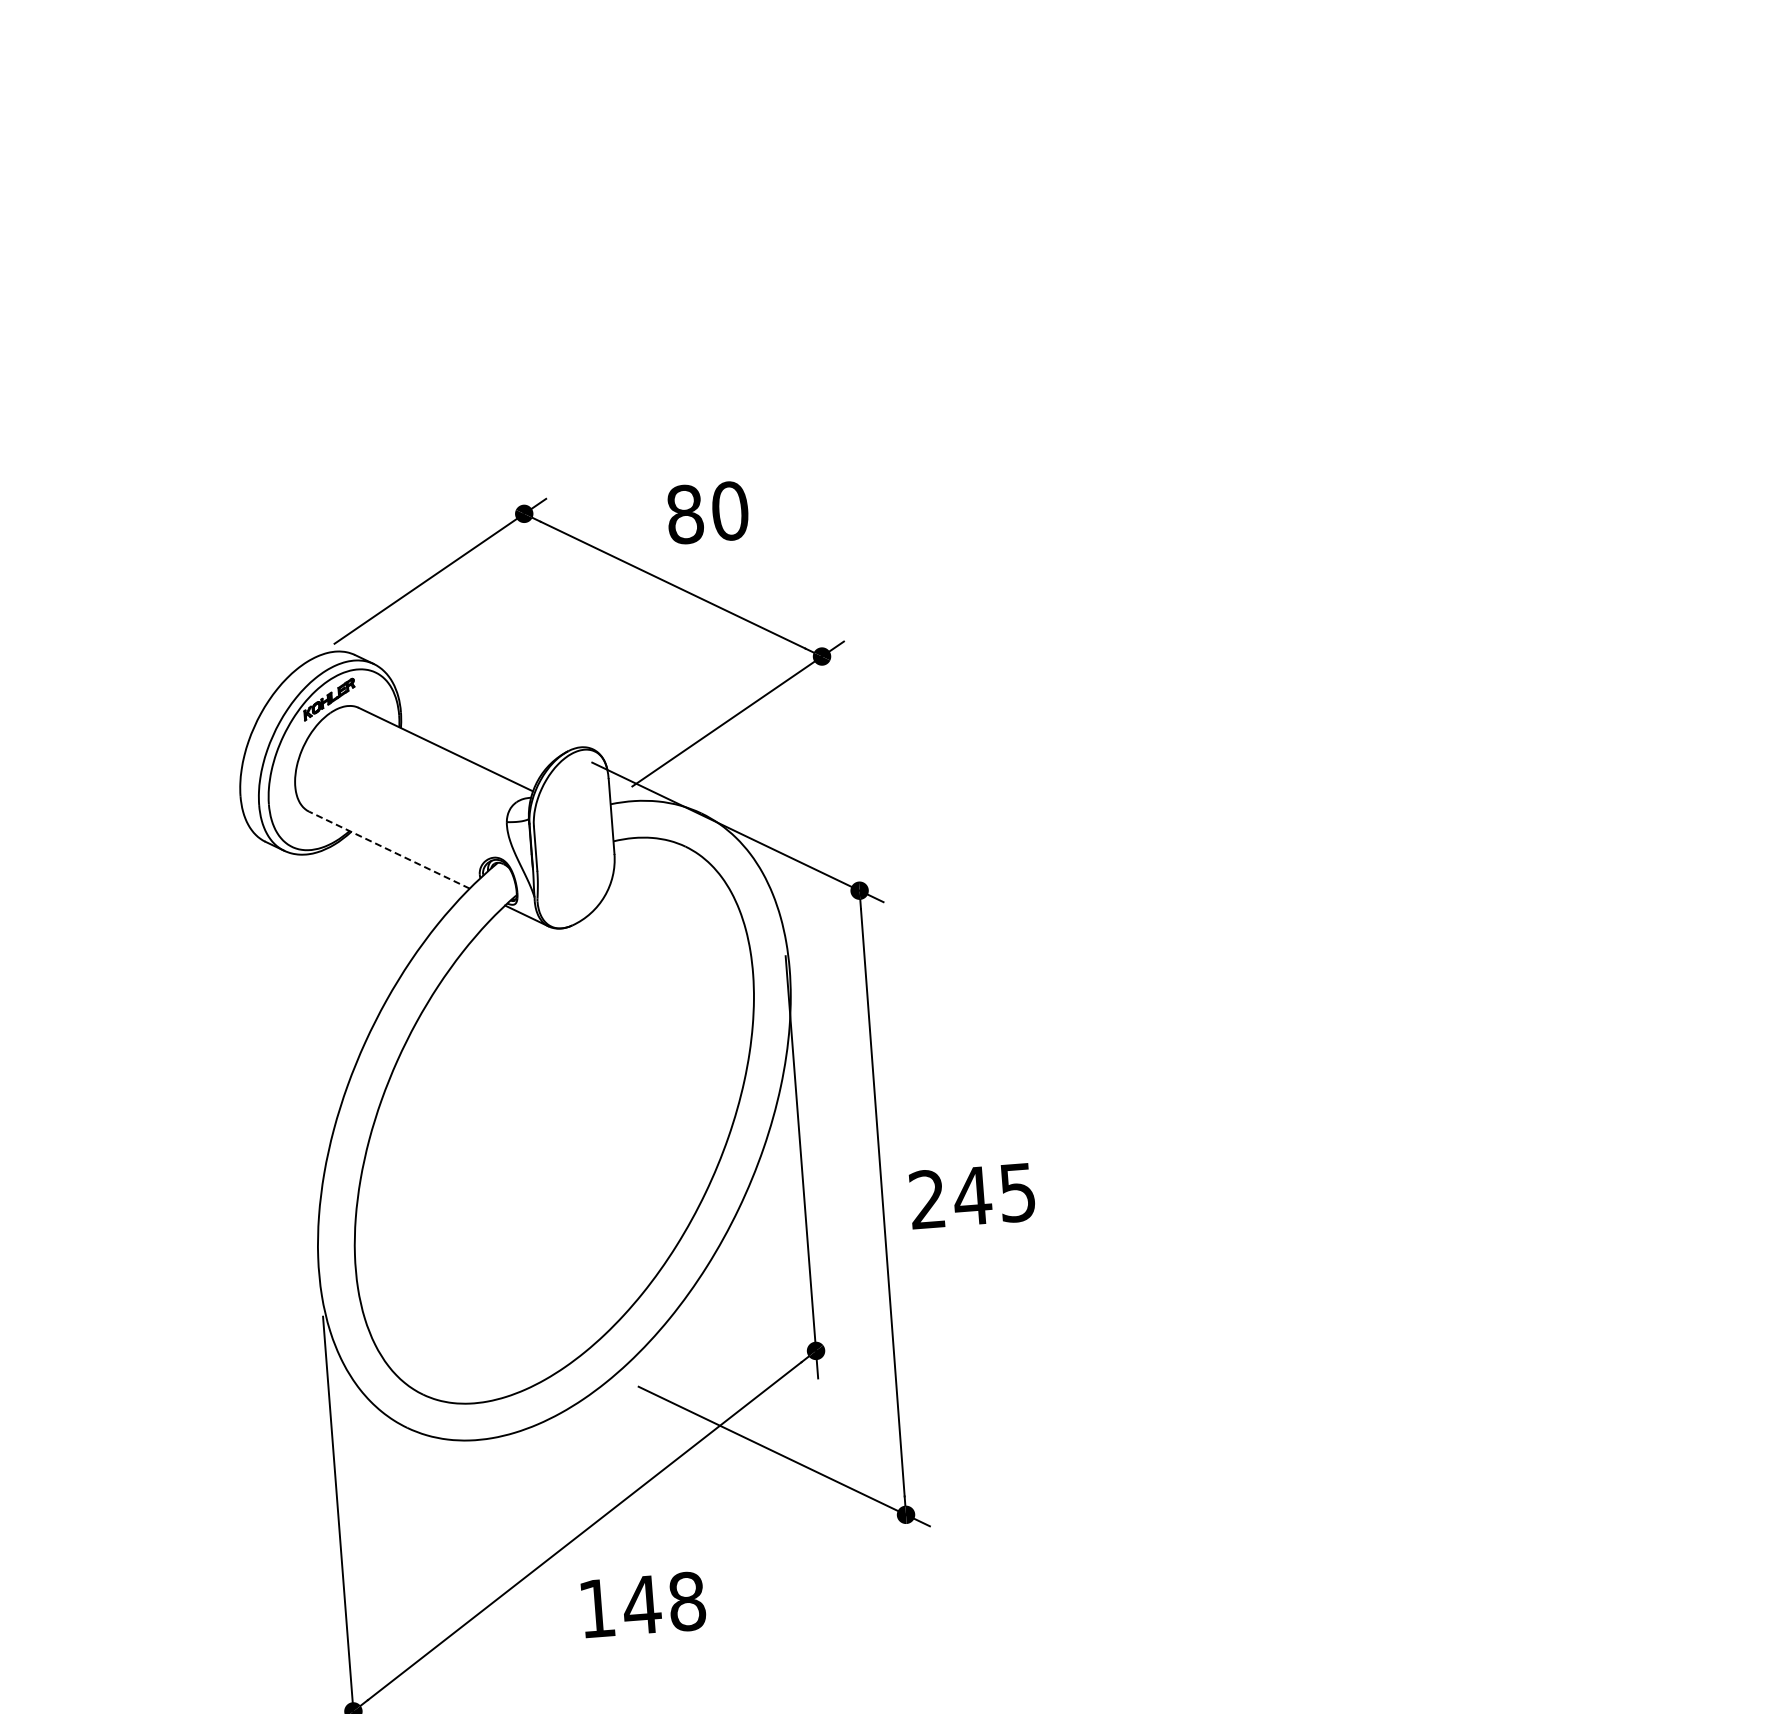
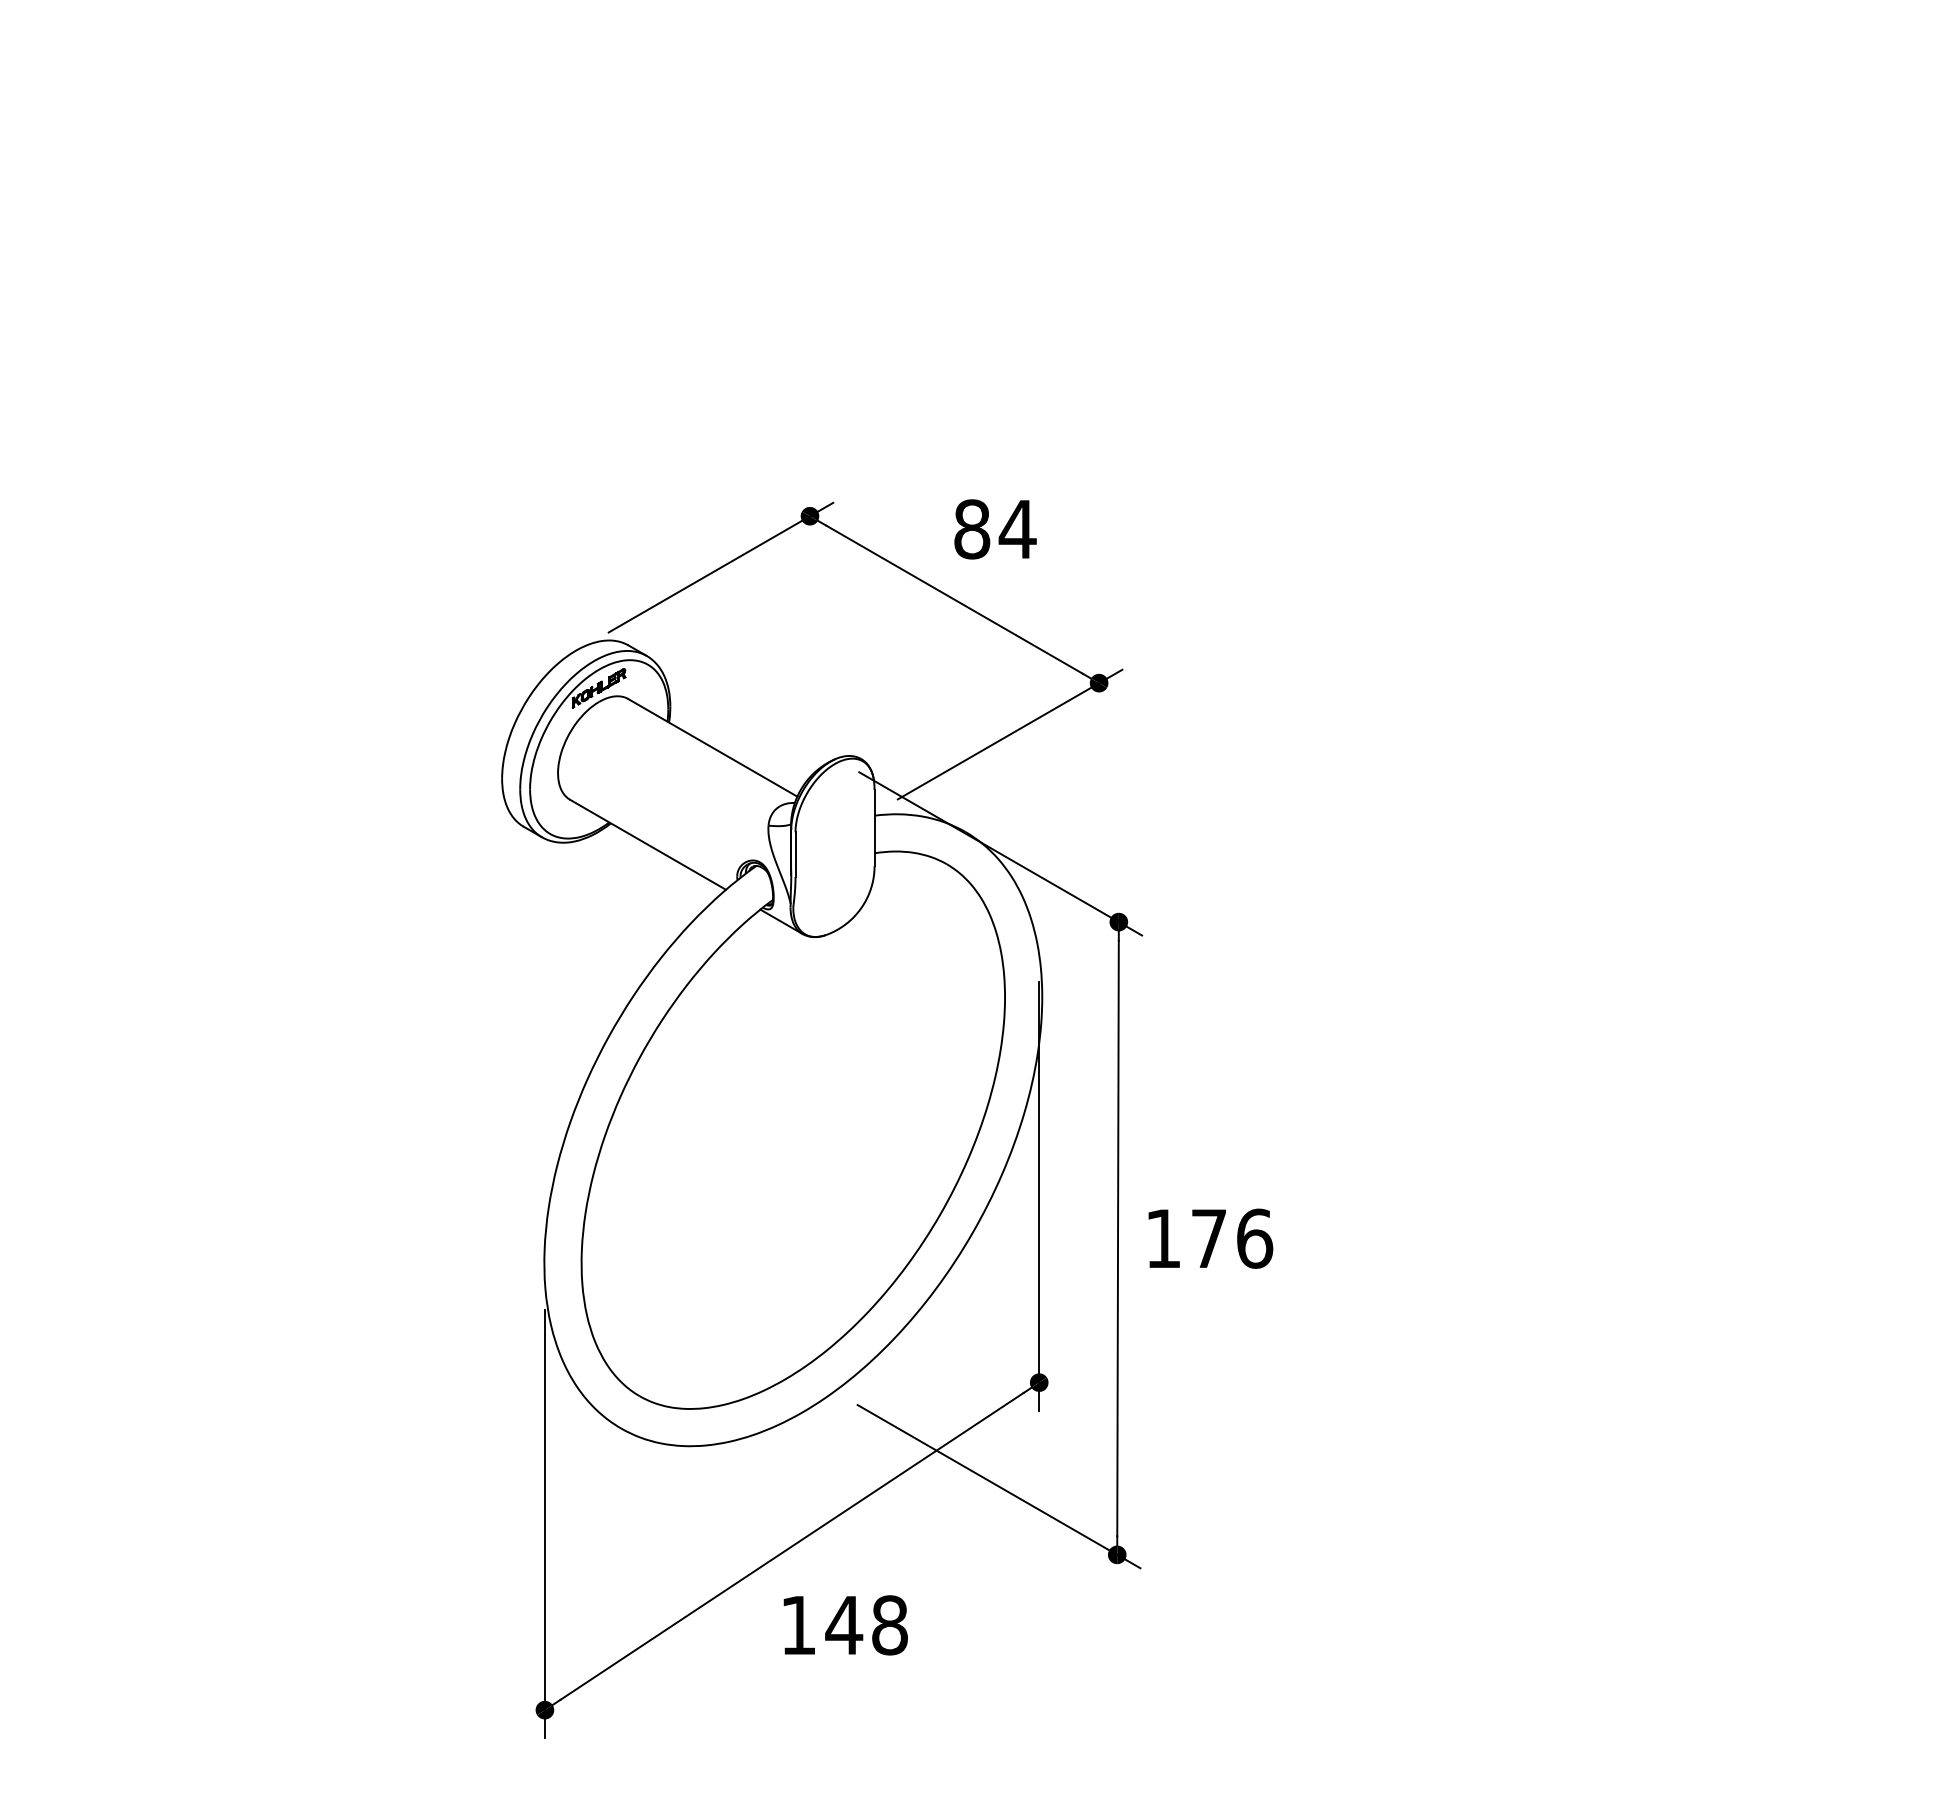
text: (729, 511) -> (1017, 529), 80 -> 84
line: (388, 849) -> (647, 844), dashed -> solid
text: (973, 1195) -> (1209, 1238), 245 -> 176

